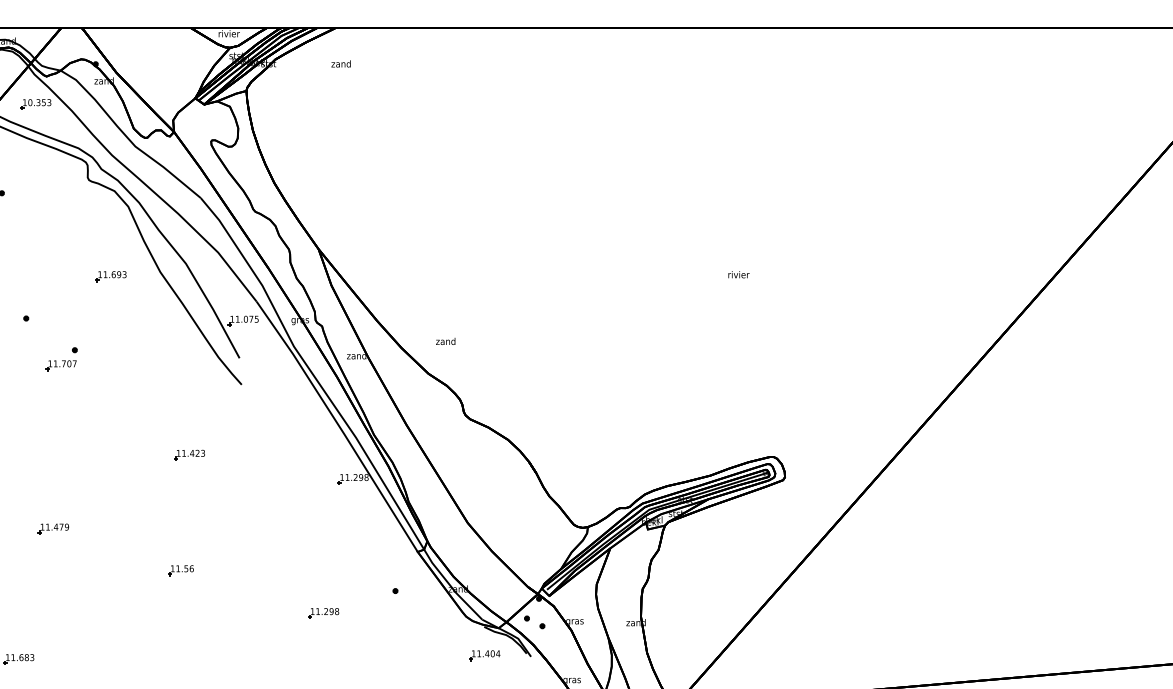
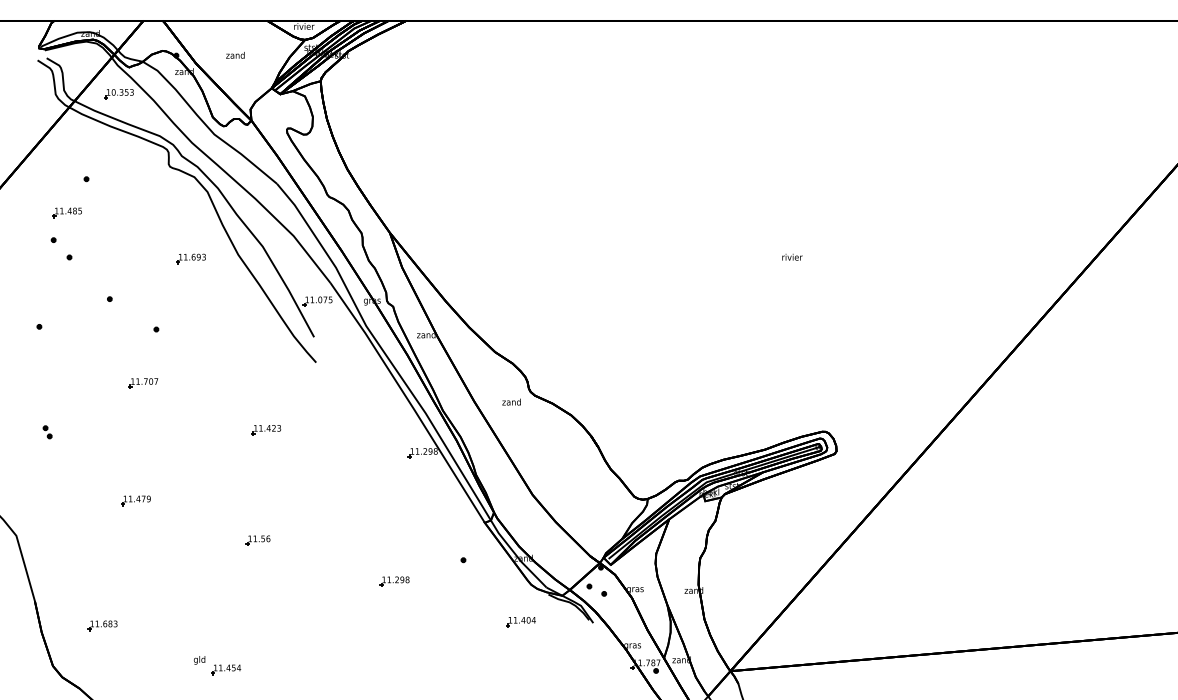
text: (341, 64) -> (235, 55), moved
text: (445, 340) -> (511, 401), moved
part: (61, 365) -> (143, 383), moved
part: (484, 656) -> (520, 622), moved

